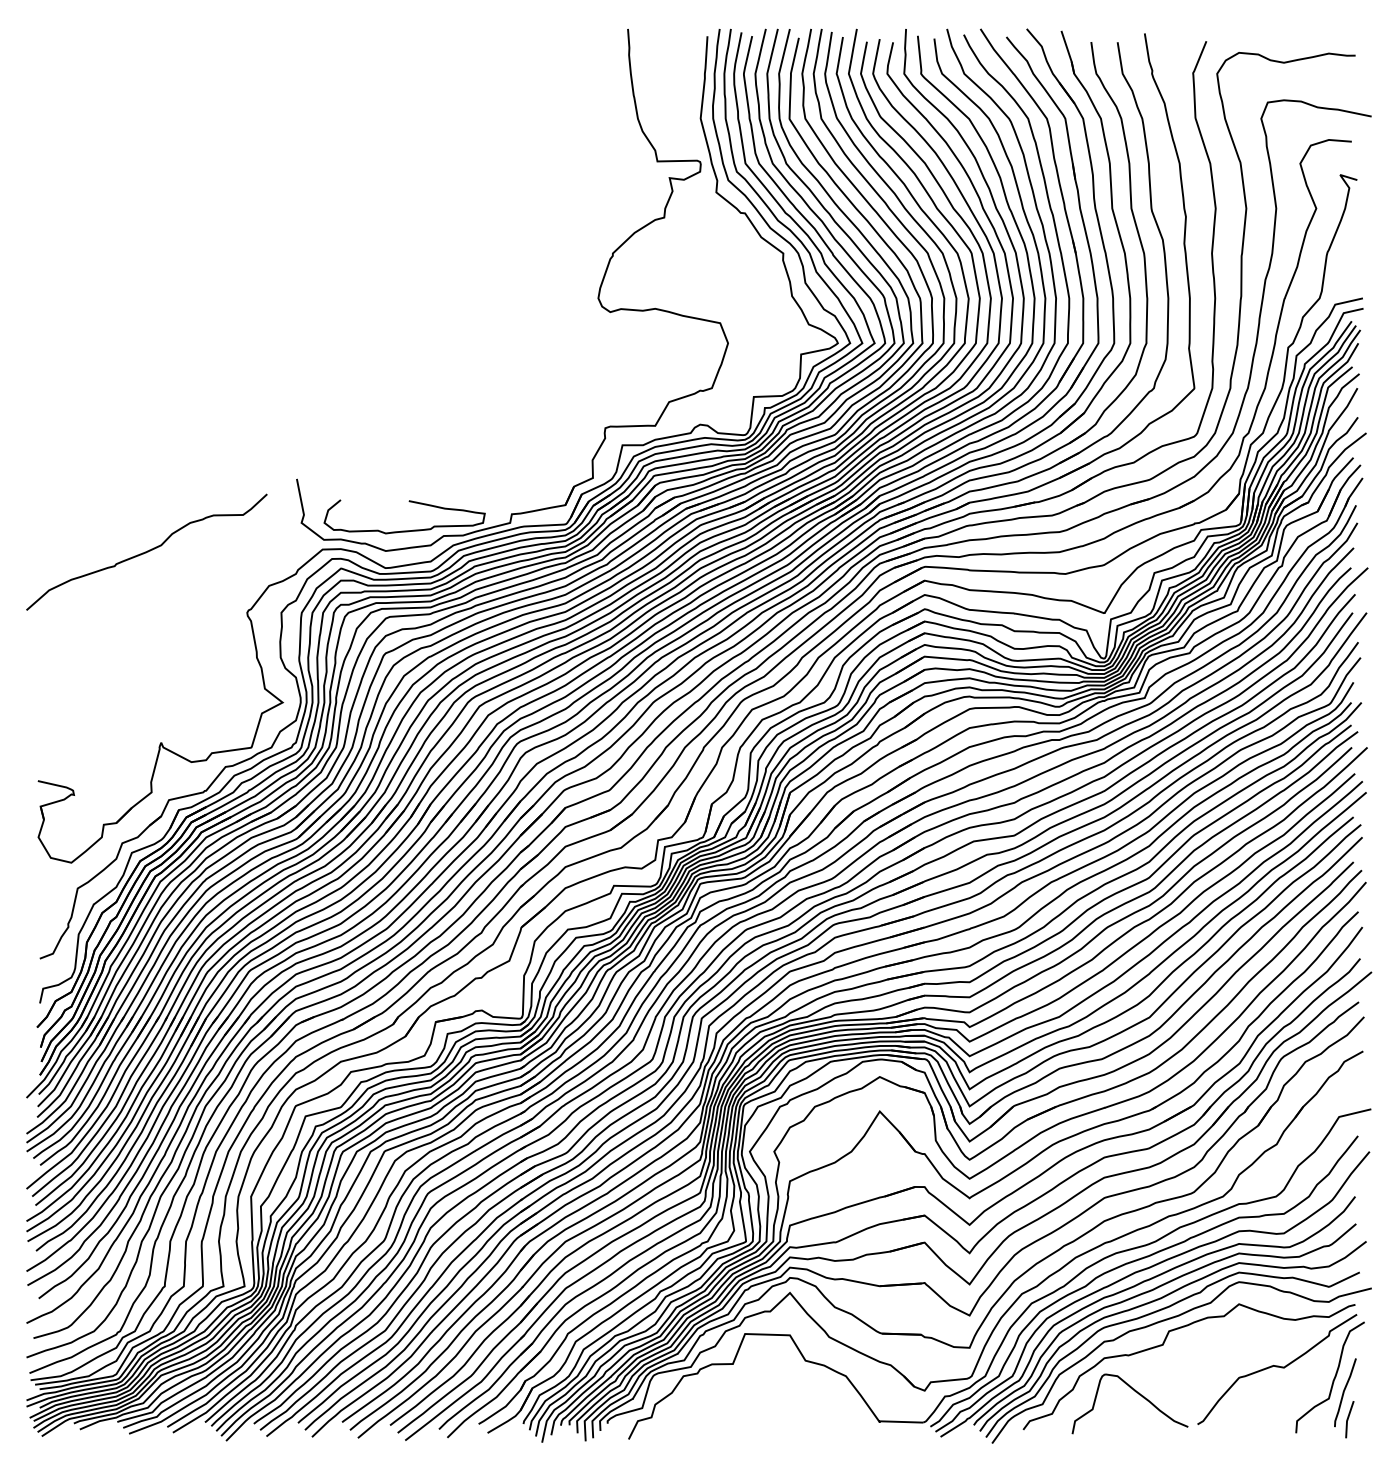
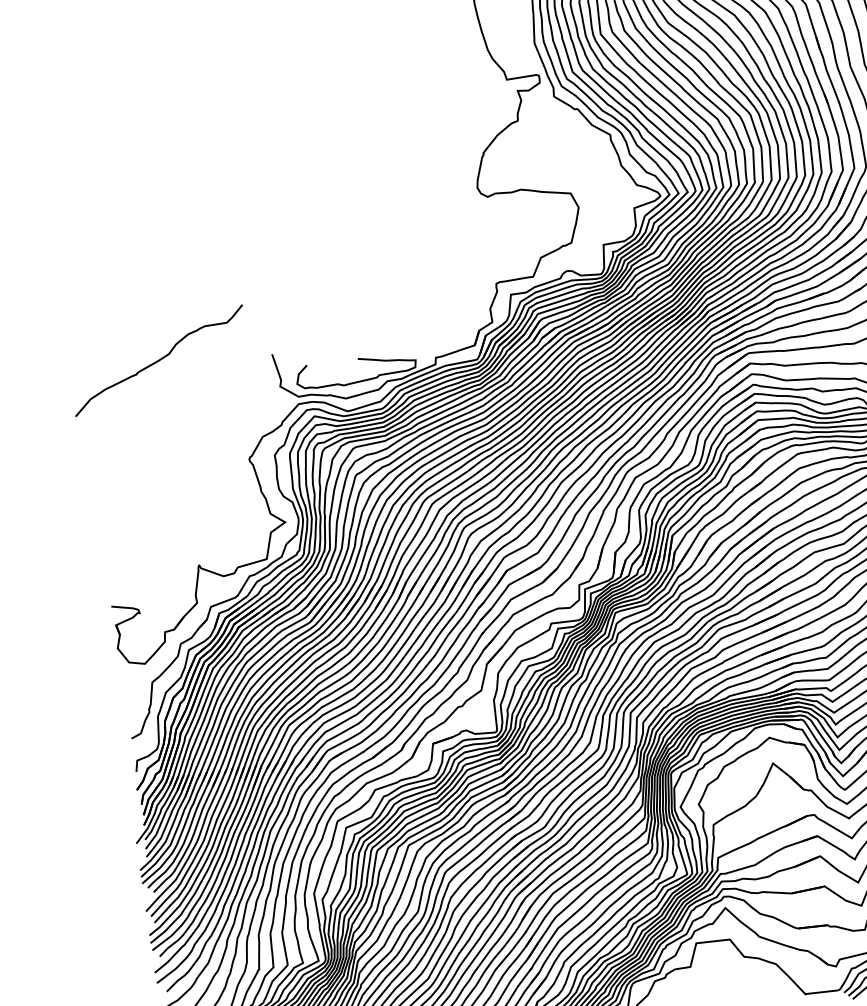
curve: (146, 551) -> (158, 360), moved

